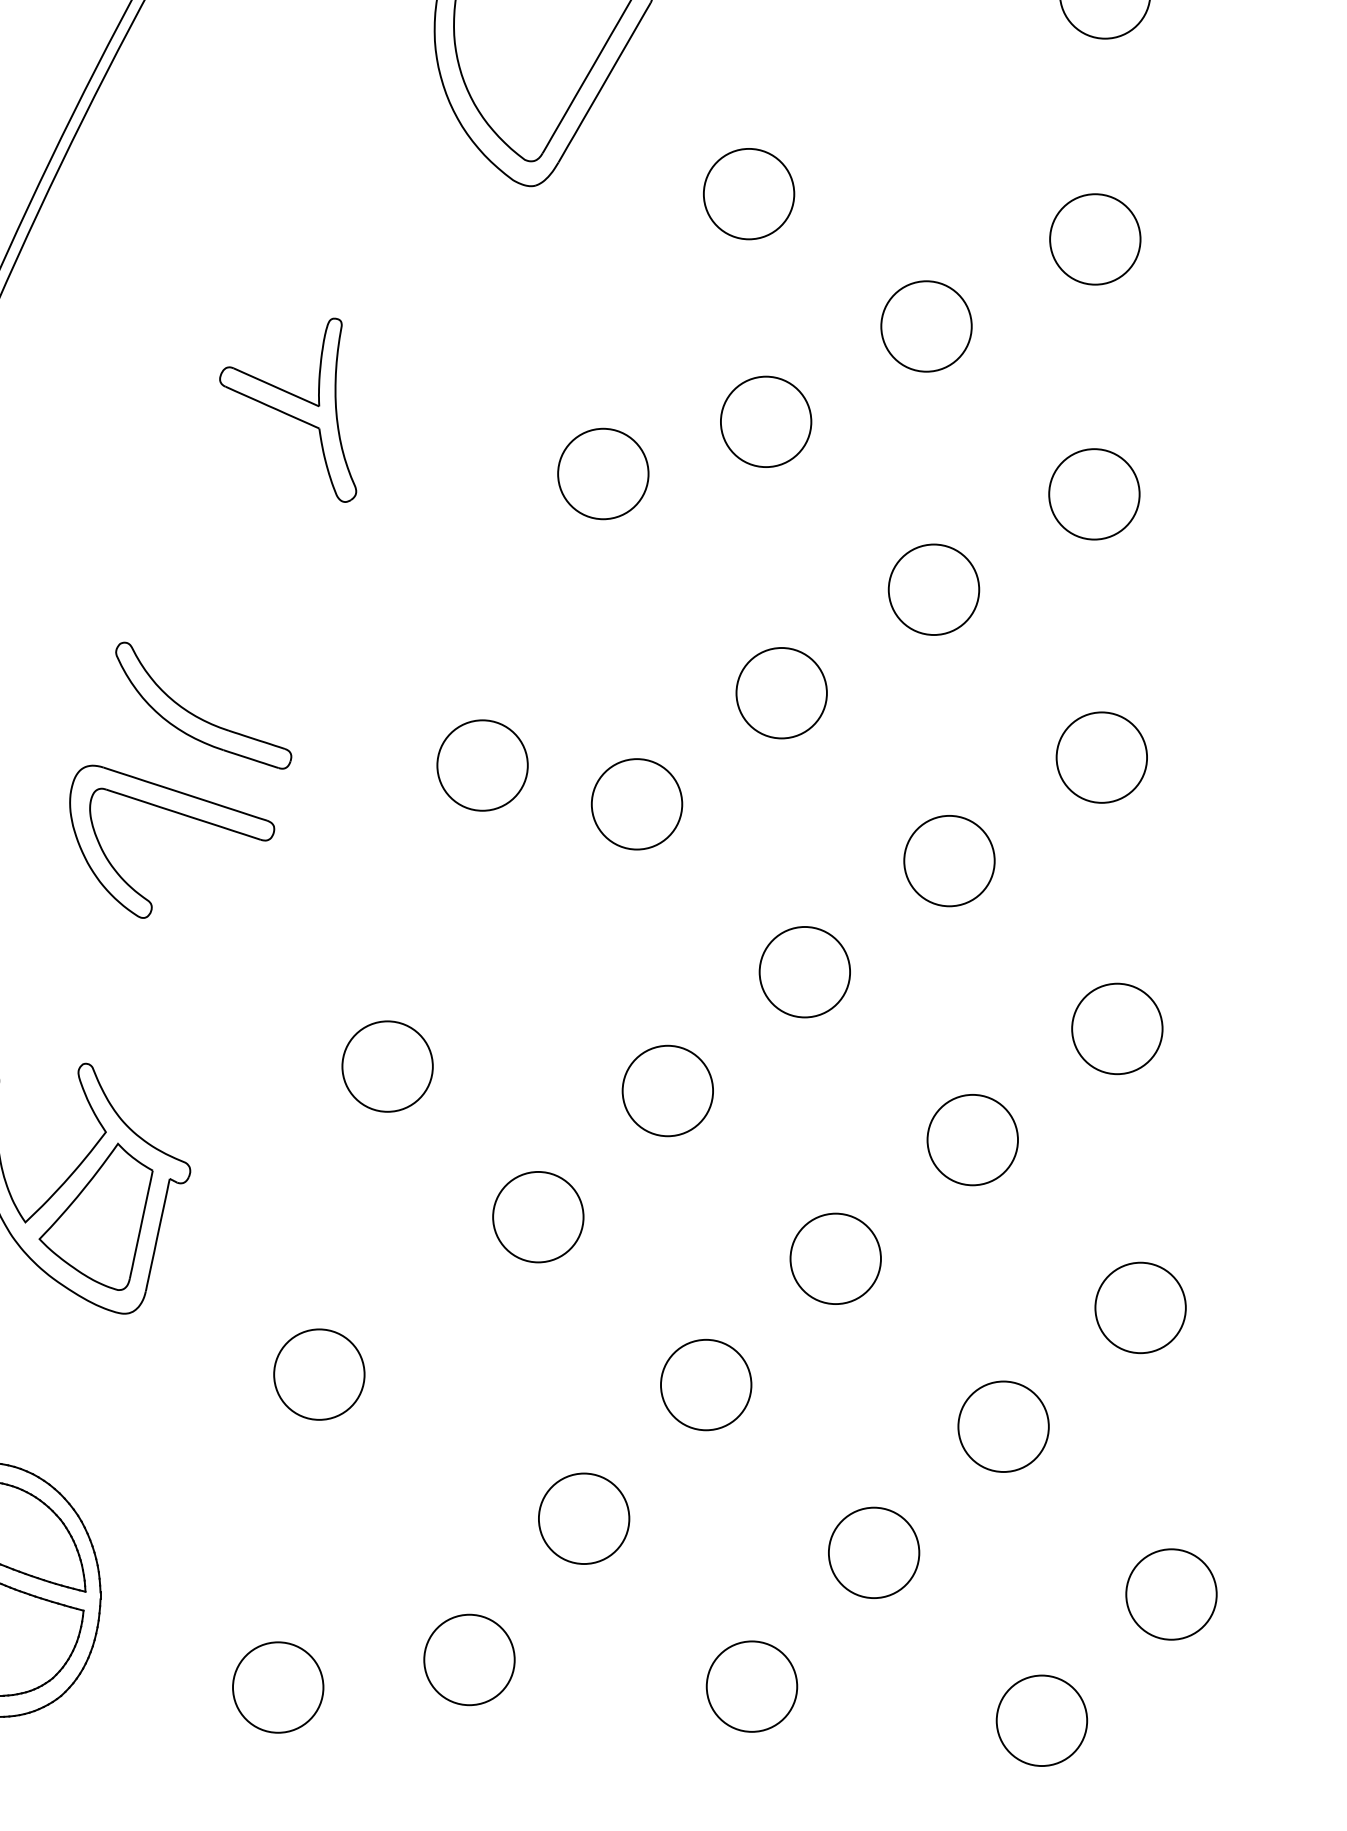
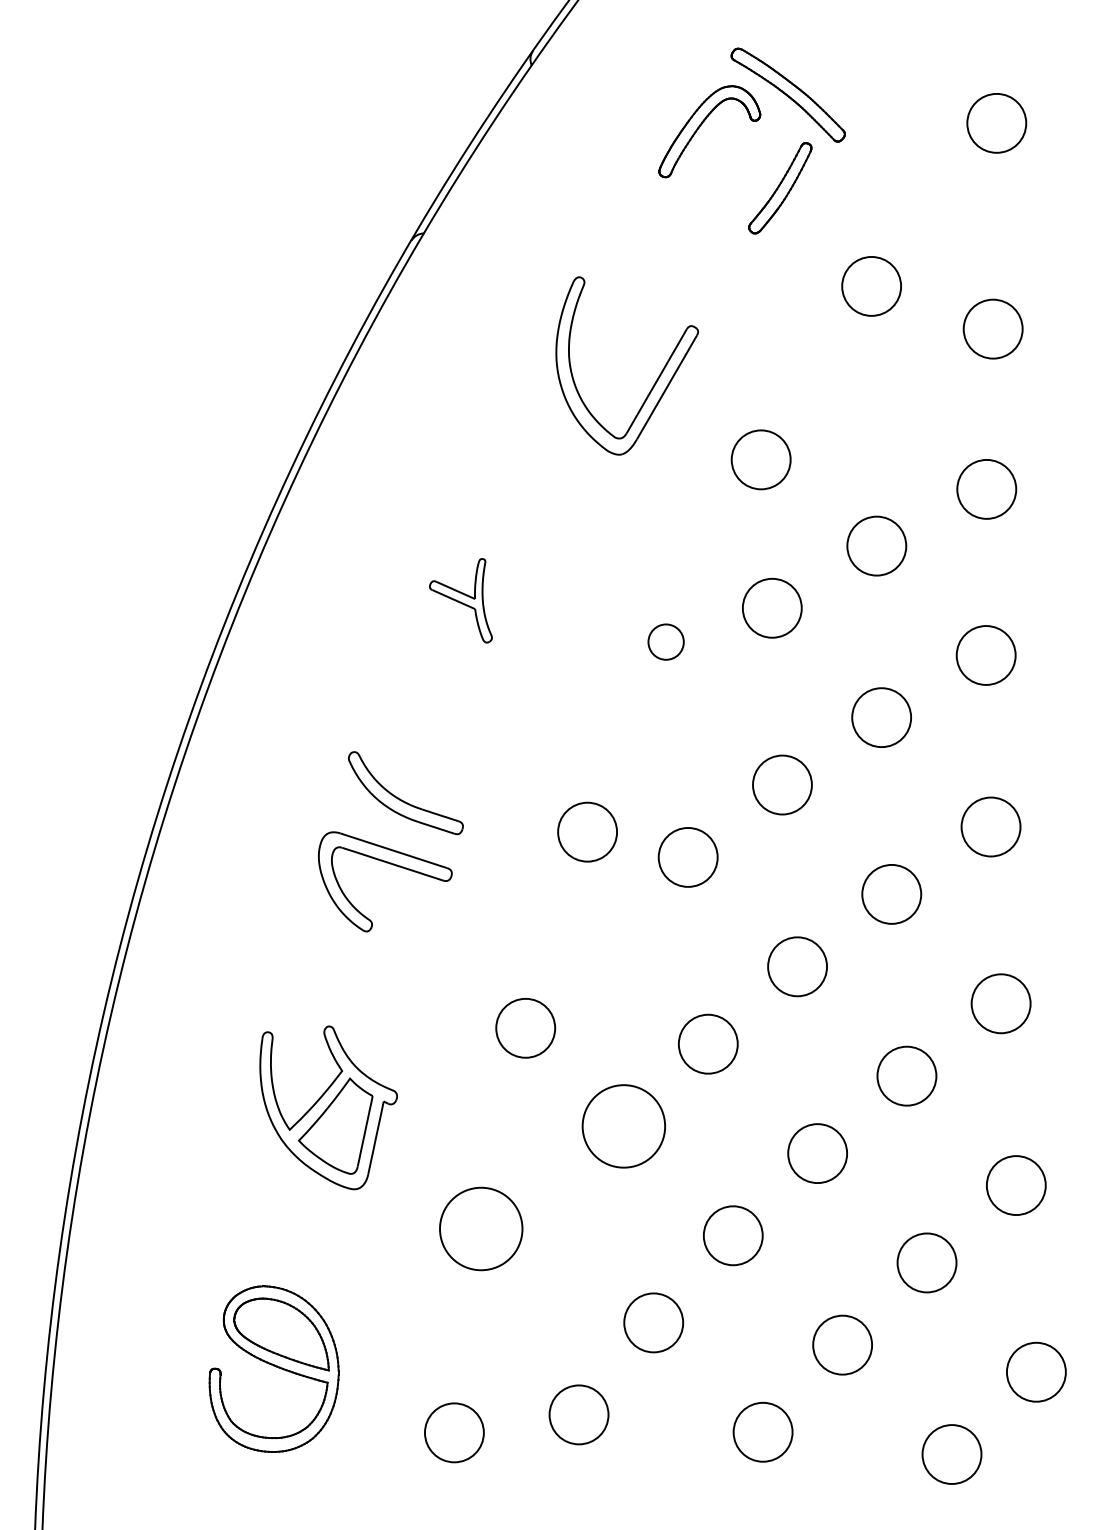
part: (287, 409) -> (460, 600), size x0.7
circle: (602, 472) -> (665, 641), size x0.6
circle: (537, 1215) -> (623, 1125), size x1.4
circle: (318, 1373) -> (480, 1228), size x1.4

